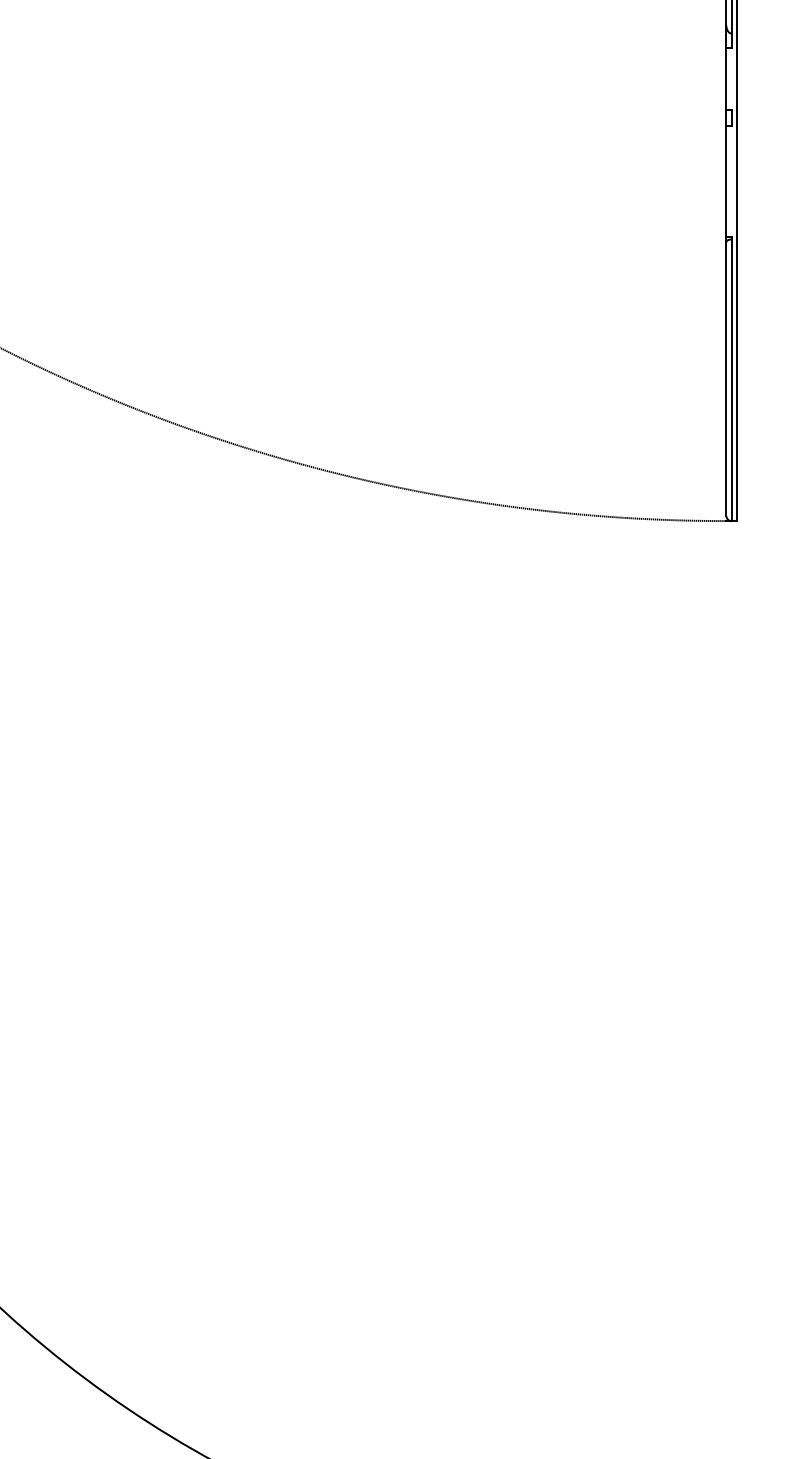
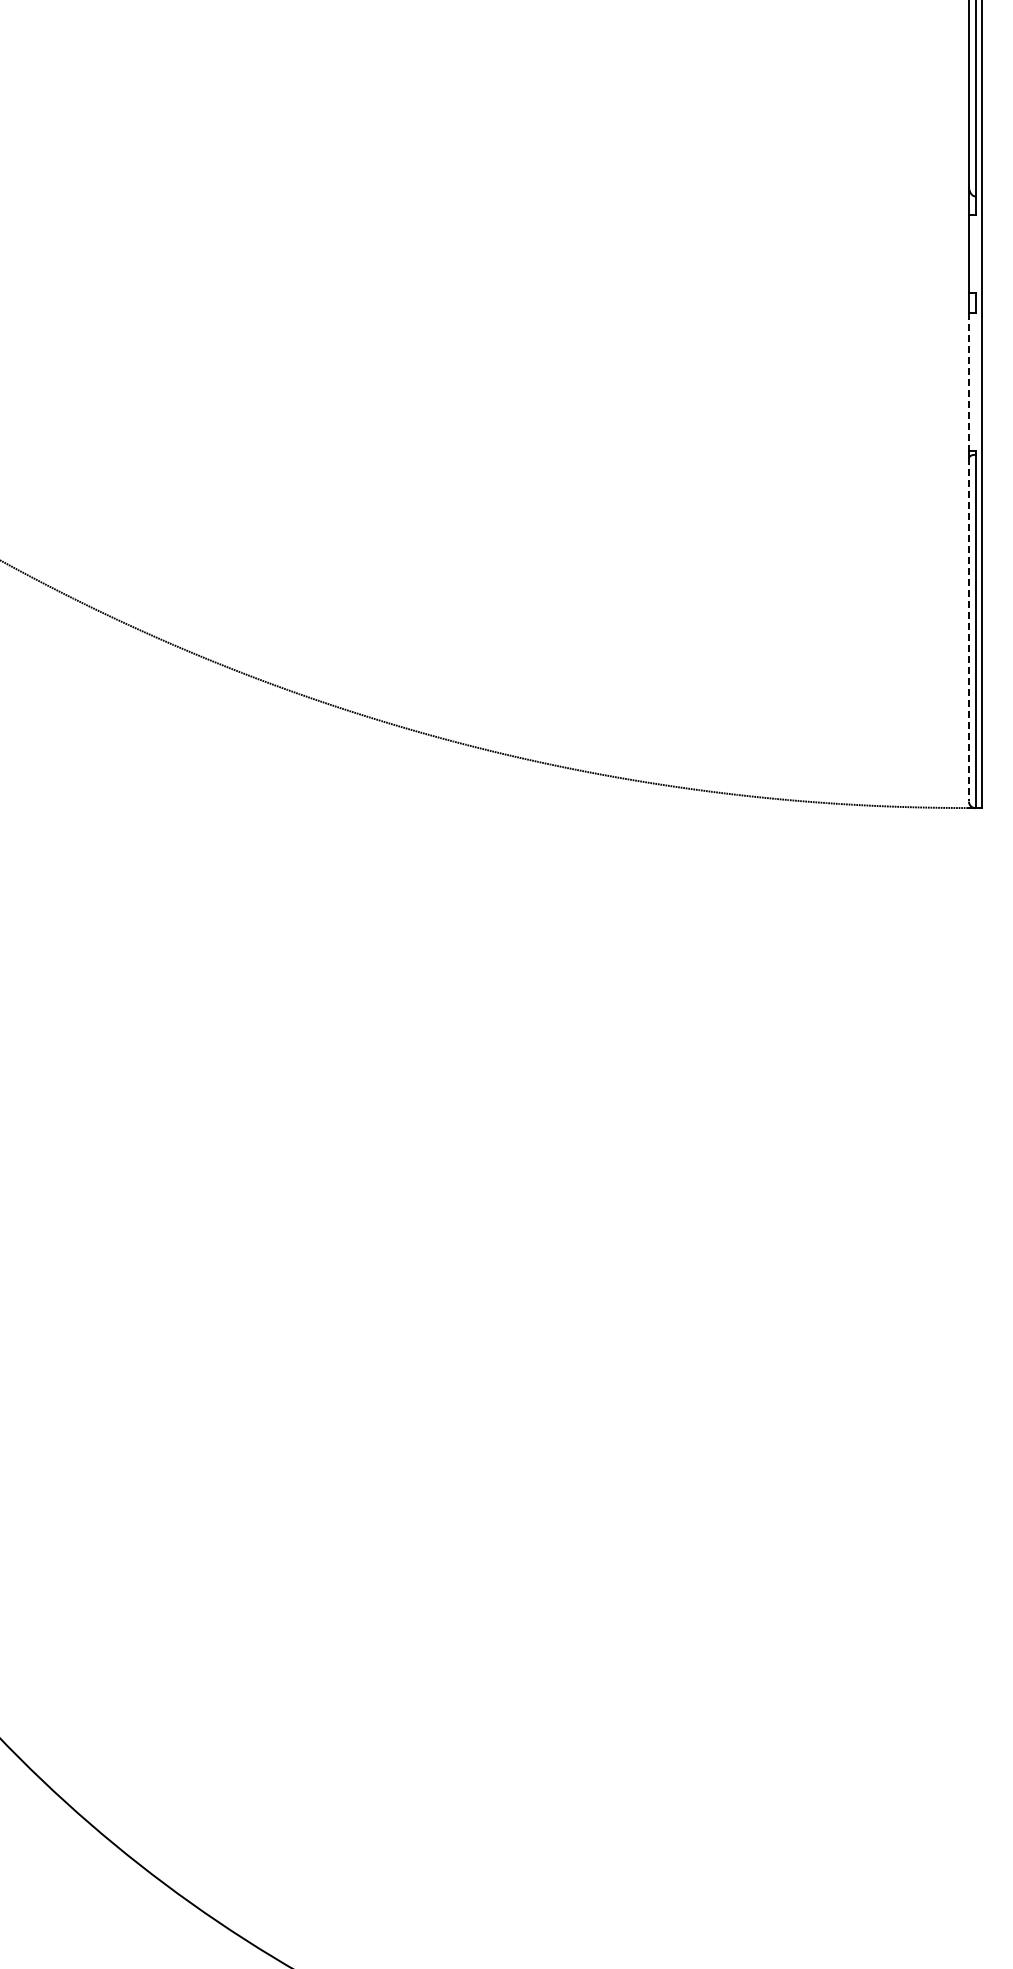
line: (726, 181) -> (968, 382), solid -> dashed
line: (726, 378) -> (968, 629), solid -> dashed

